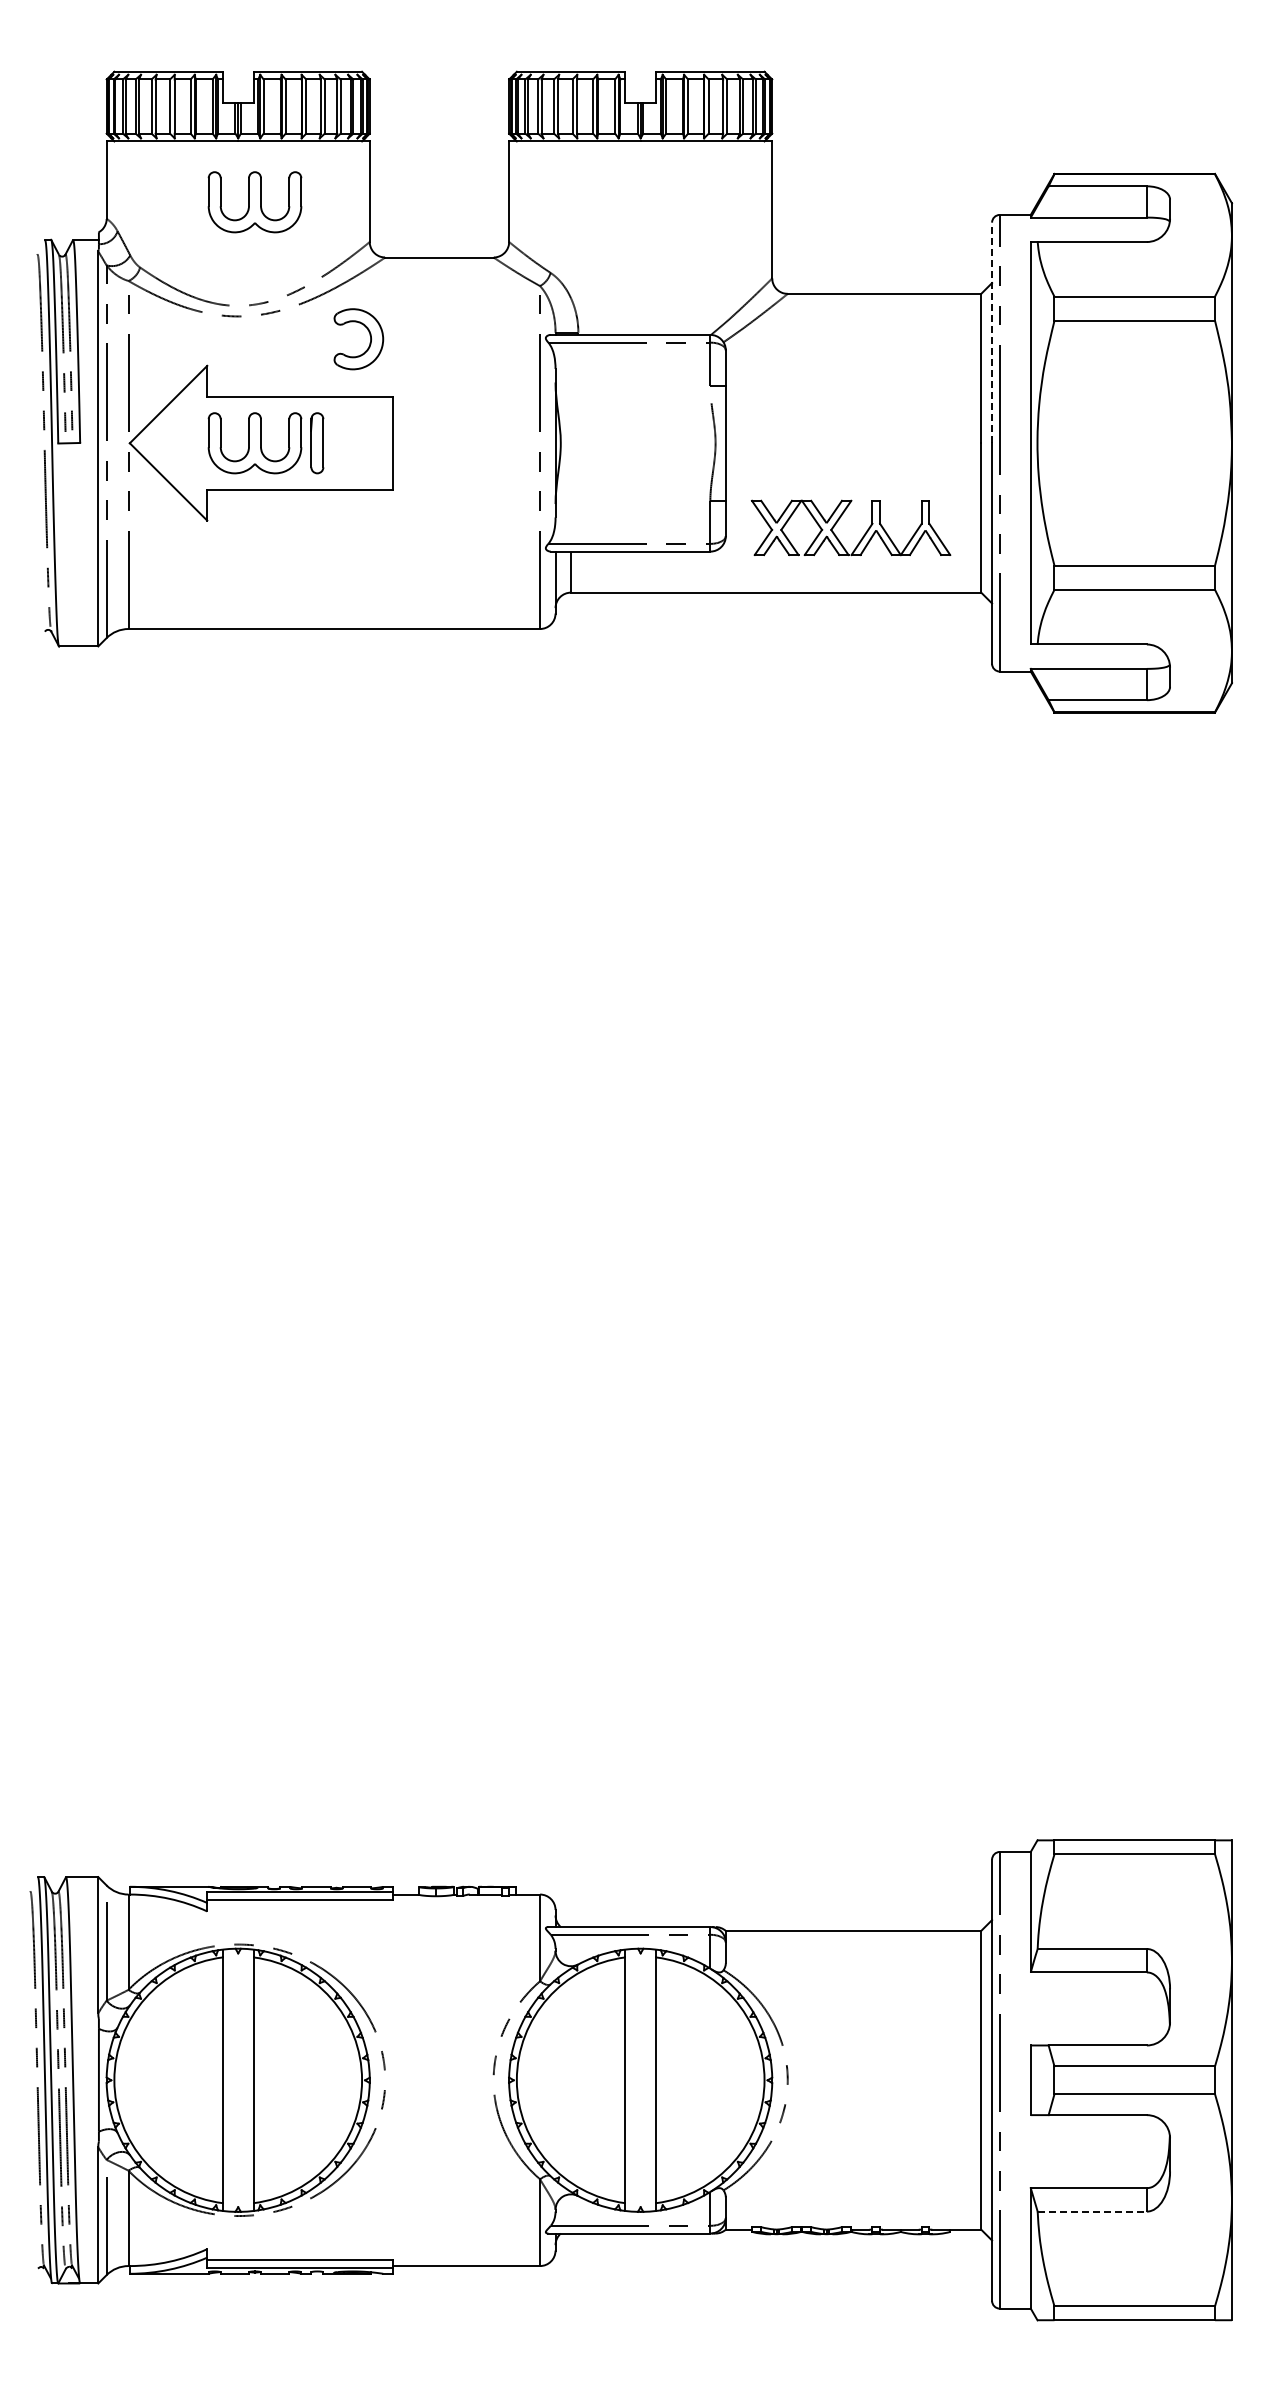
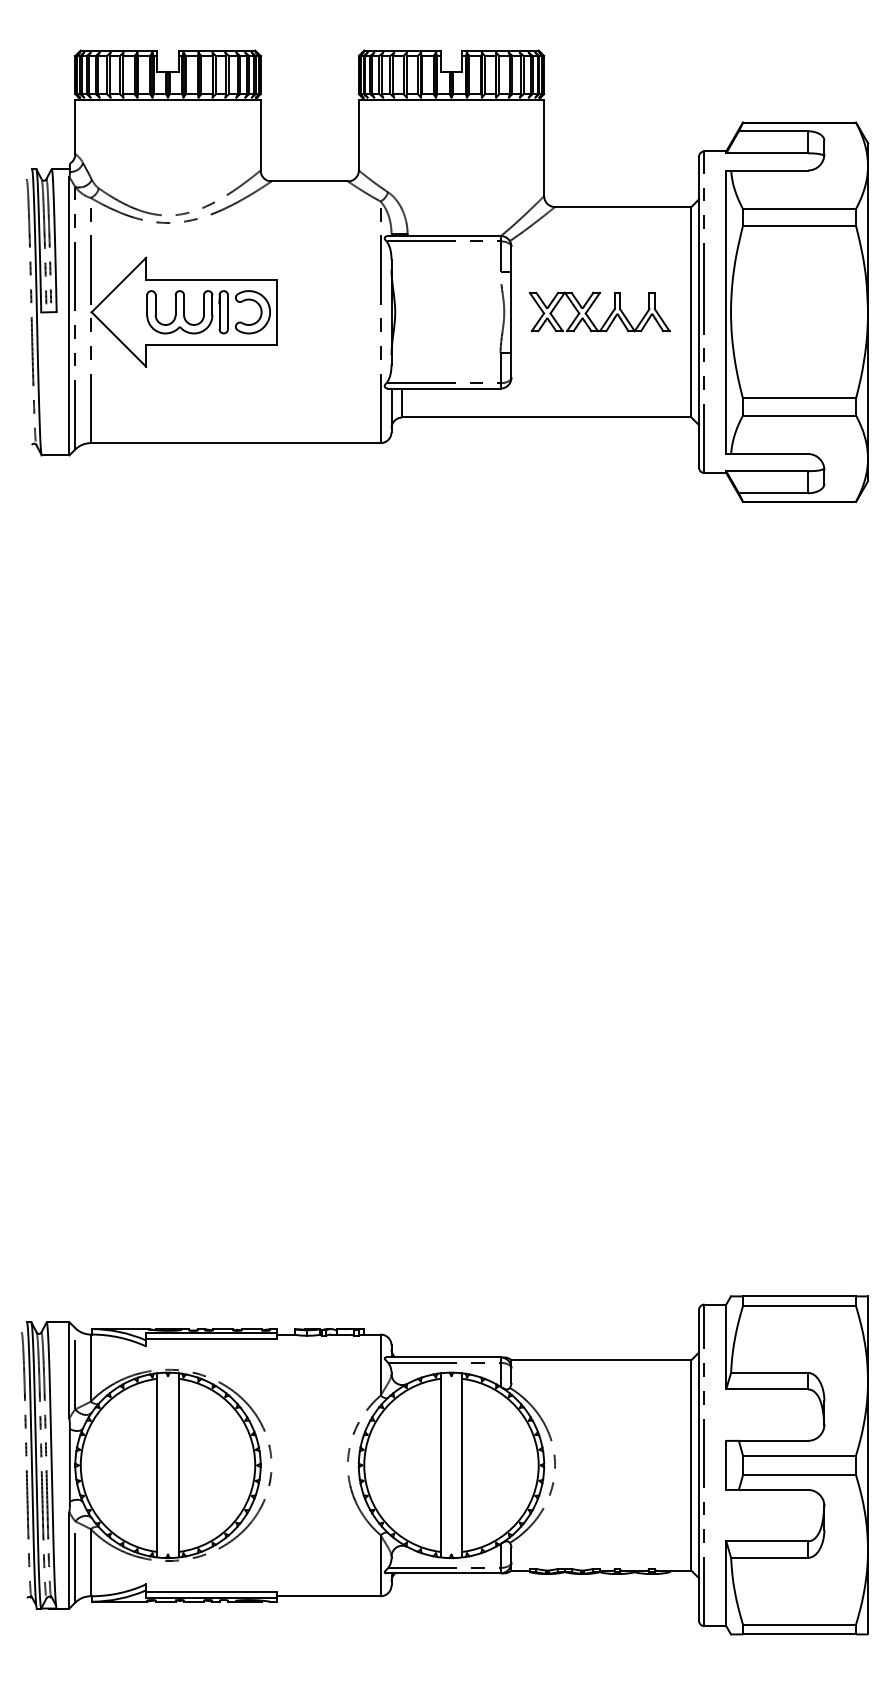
part: (254, 202) -> (179, 142), removed
line: (992, 332) -> (699, 234), dashed -> solid
part: (369, 342) -> (260, 314), moved
part: (840, 518) -> (592, 305), moved
line: (1092, 2211) -> (769, 1557), dashed -> solid

